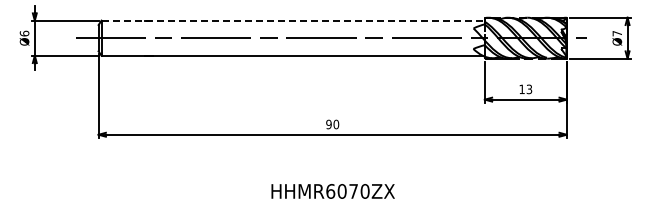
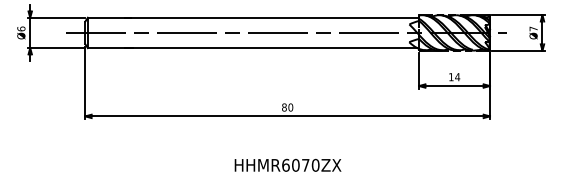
line: (293, 20) -> (253, 17), dashed -> solid
text: (529, 89) -> (457, 77), 13 -> 14
text: (328, 124) -> (284, 107), 90 -> 80

